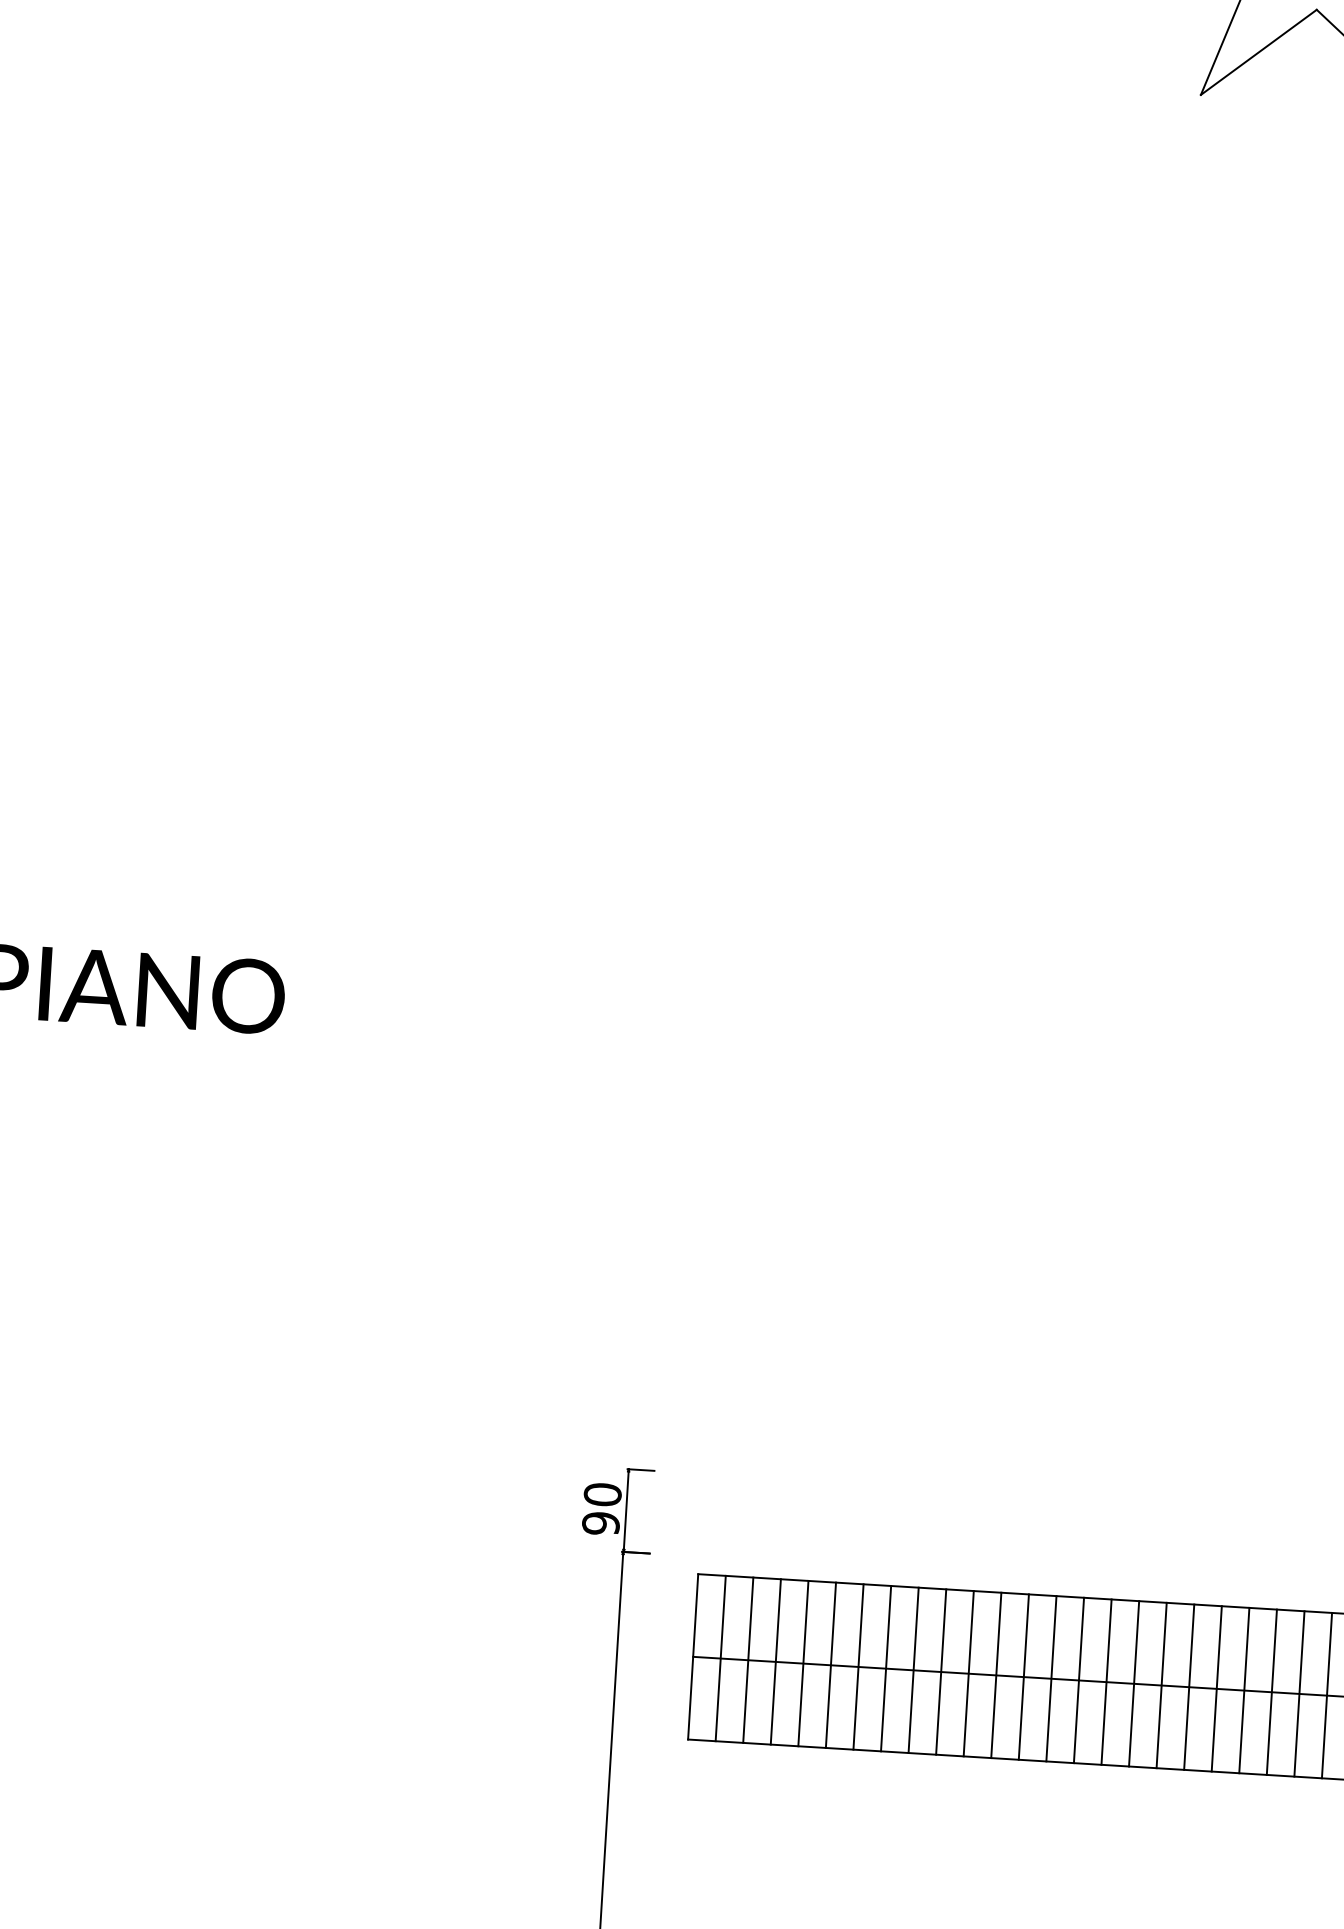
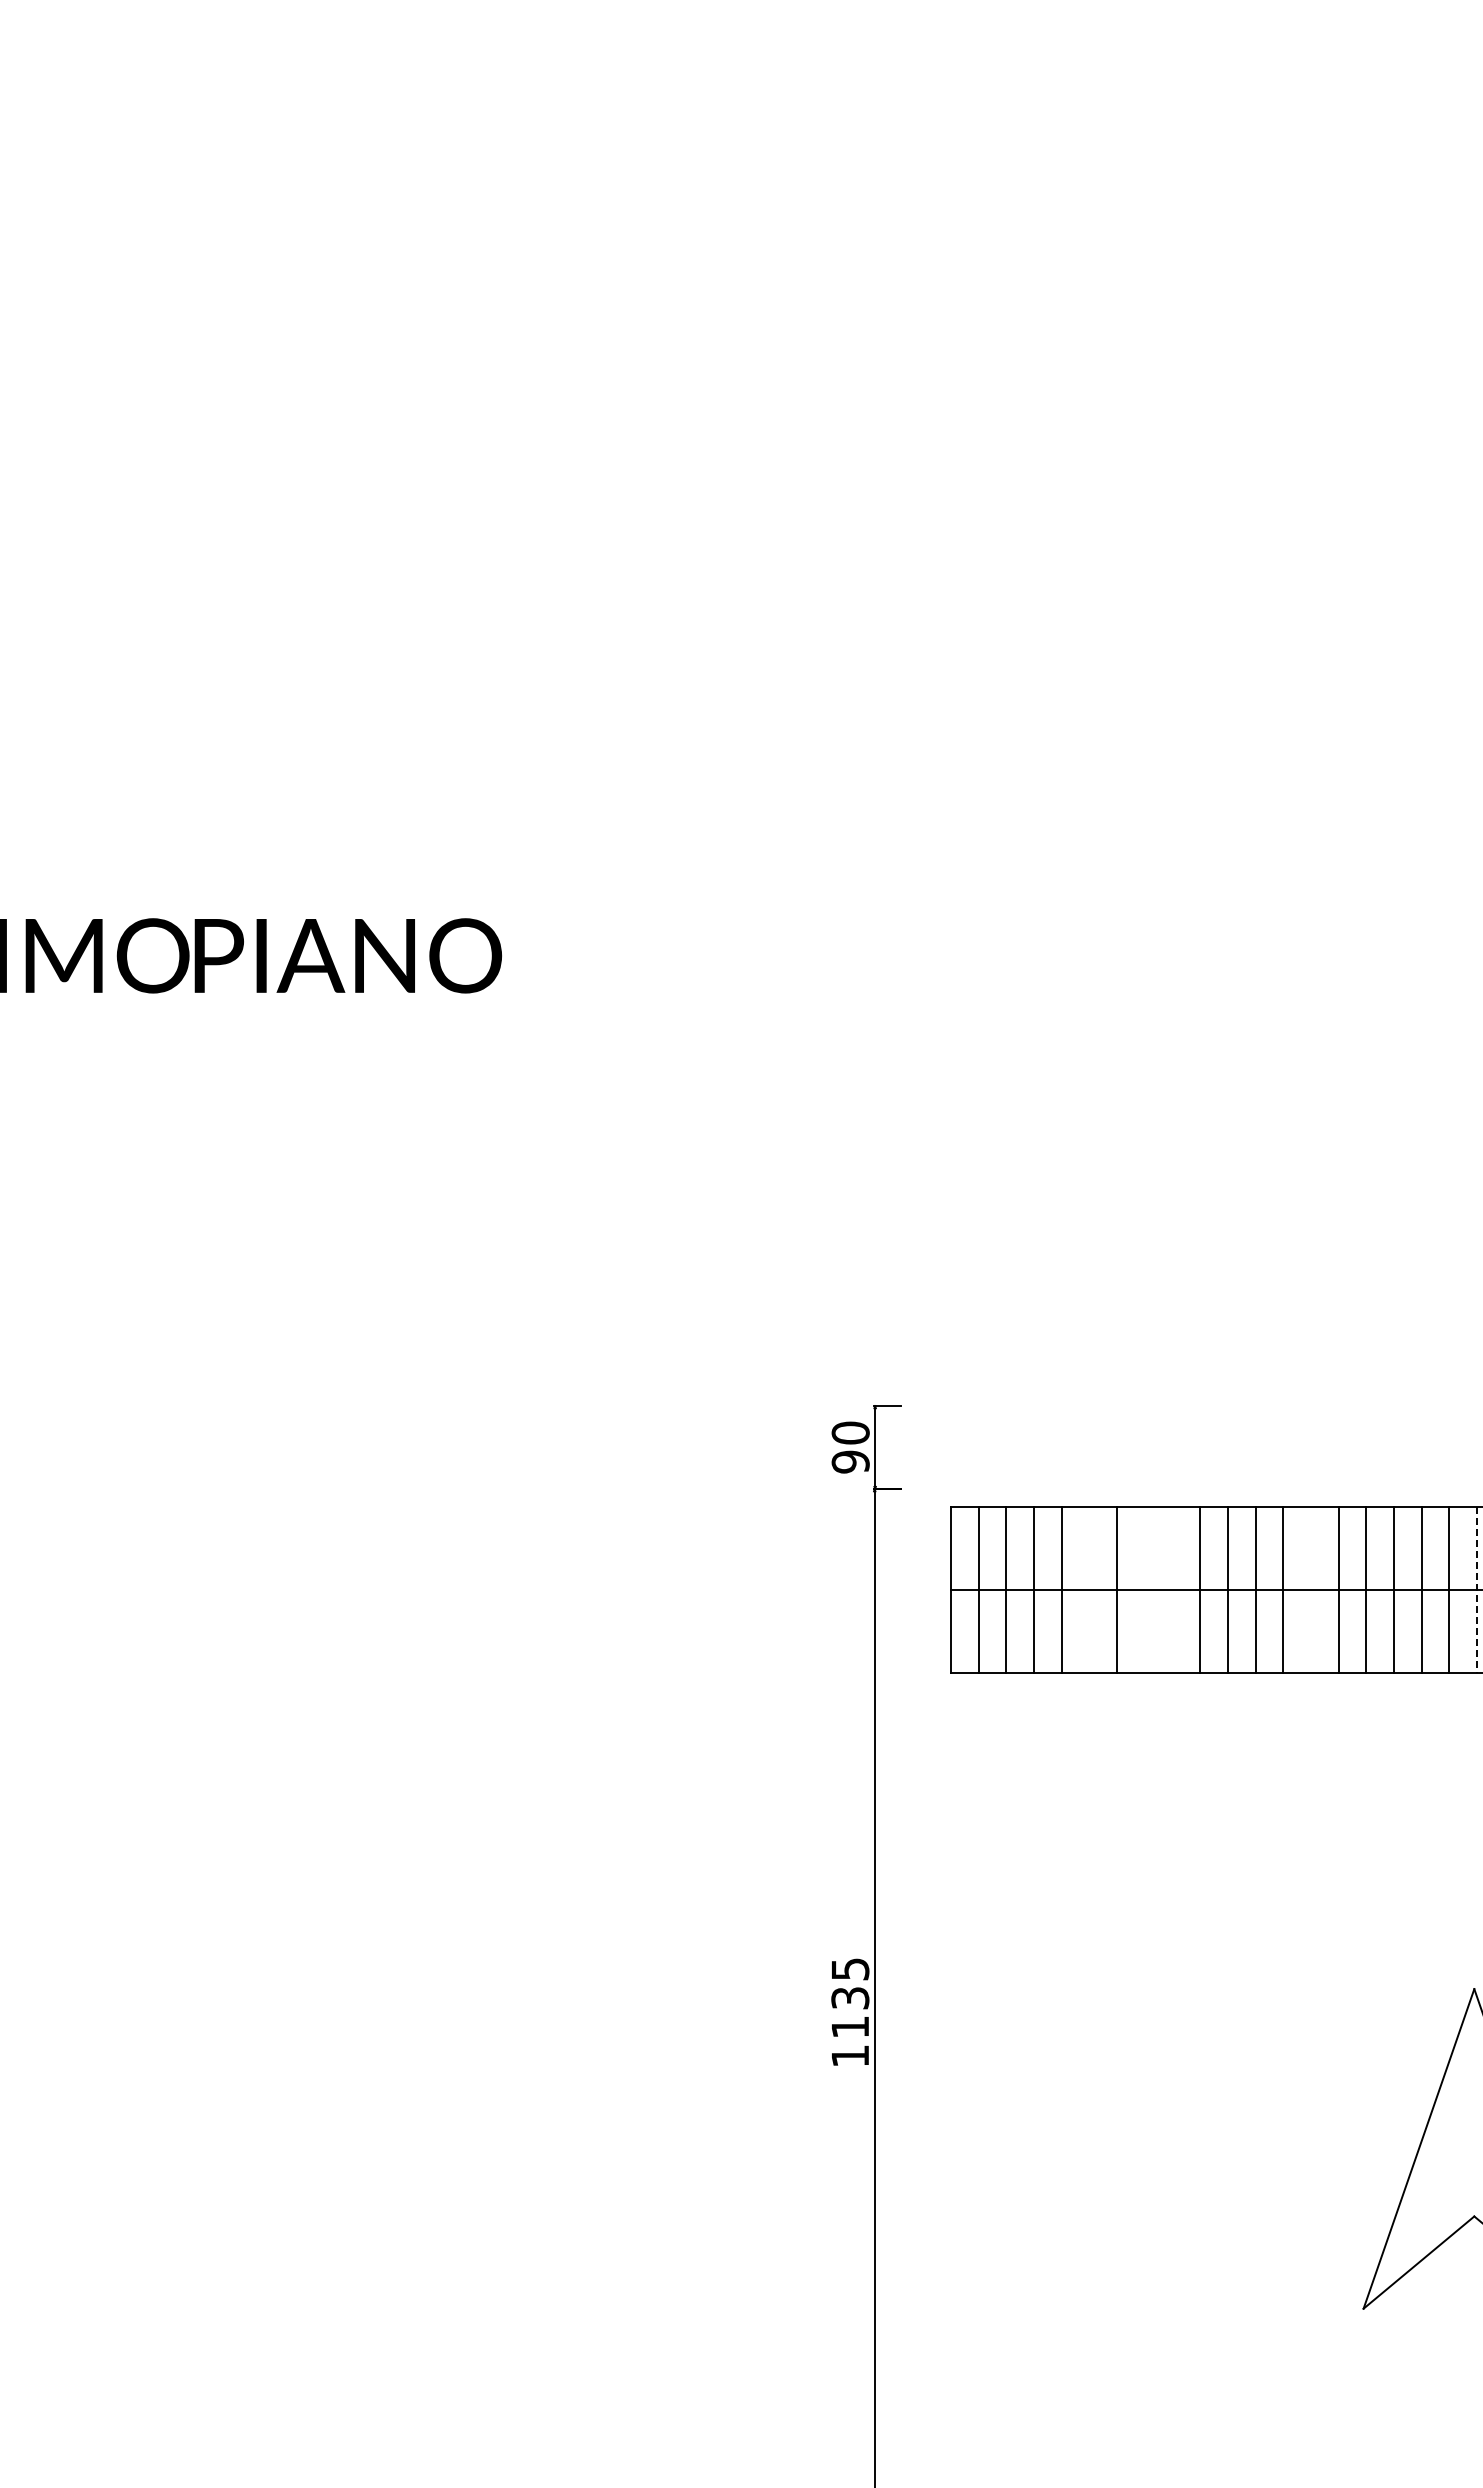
line: (830, 1664) -> (1089, 1589), removed
line: (885, 1668) -> (1144, 1589), removed
line: (913, 1670) -> (1172, 1589), removed
line: (1051, 1678) -> (1310, 1589), removed
line: (1217, 1689) -> (1477, 1590), solid -> dashed

